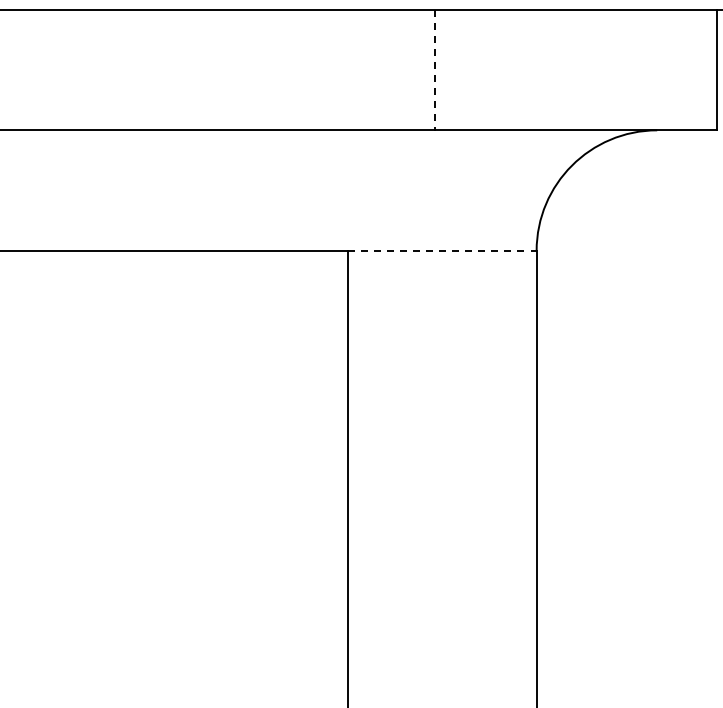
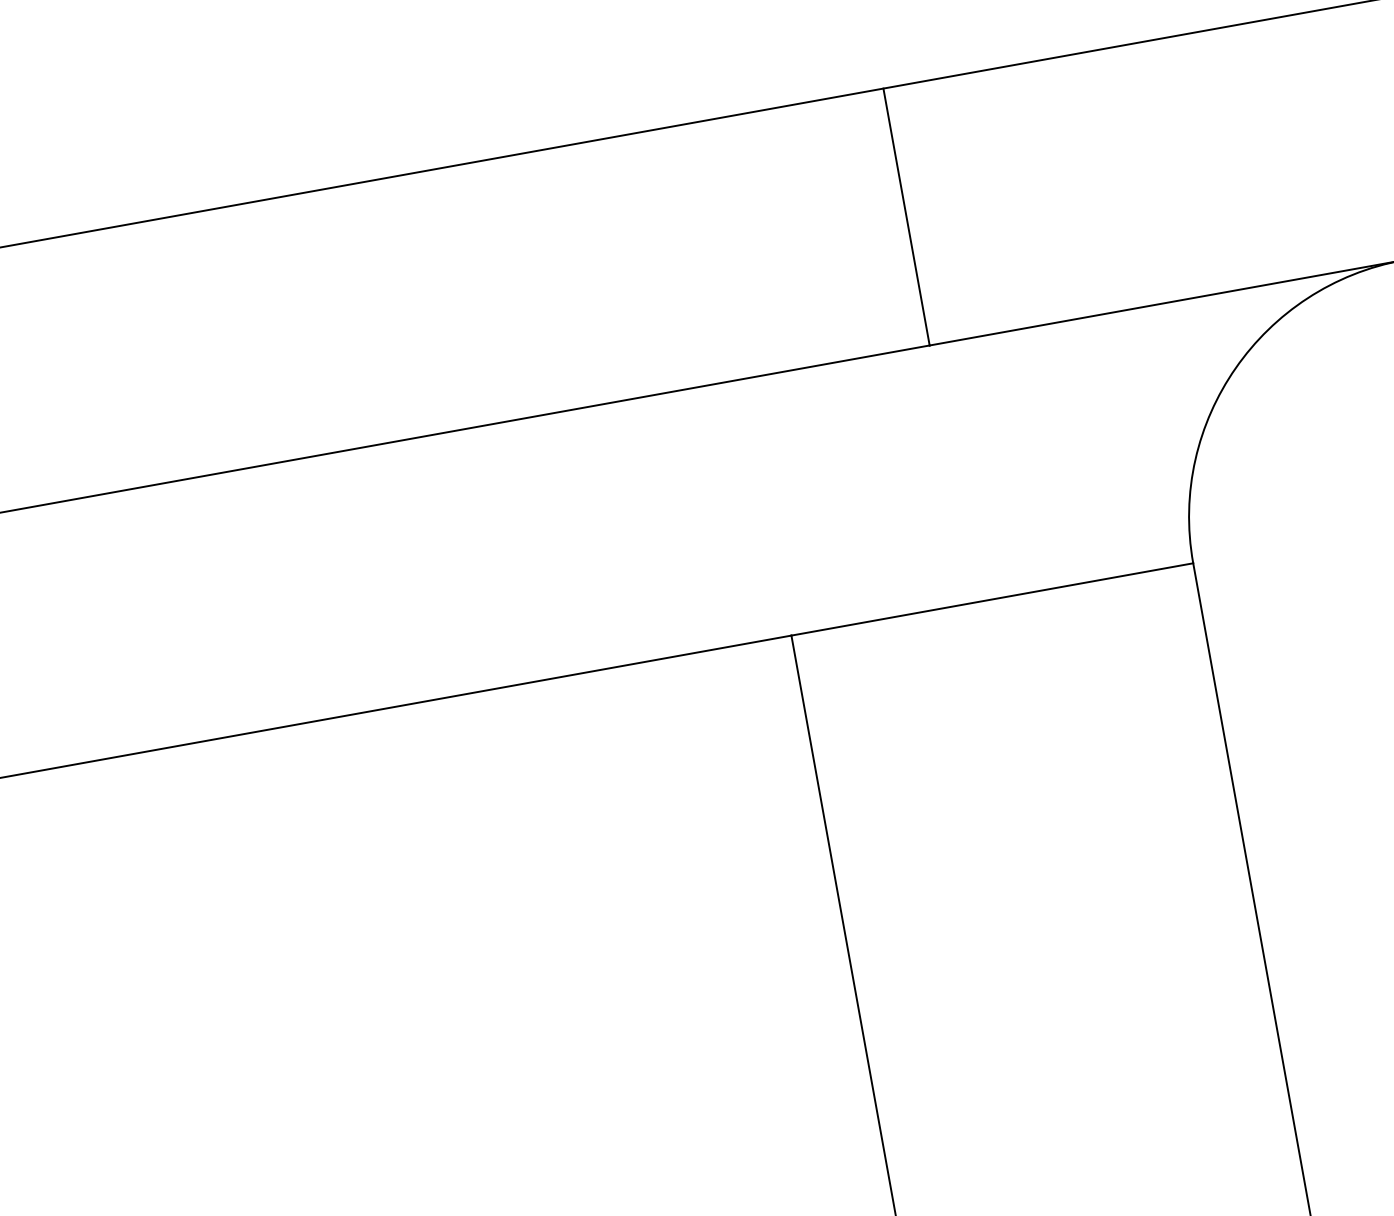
line: (434, 70) -> (906, 217), dashed -> solid
line: (442, 250) -> (992, 598), dashed -> solid

